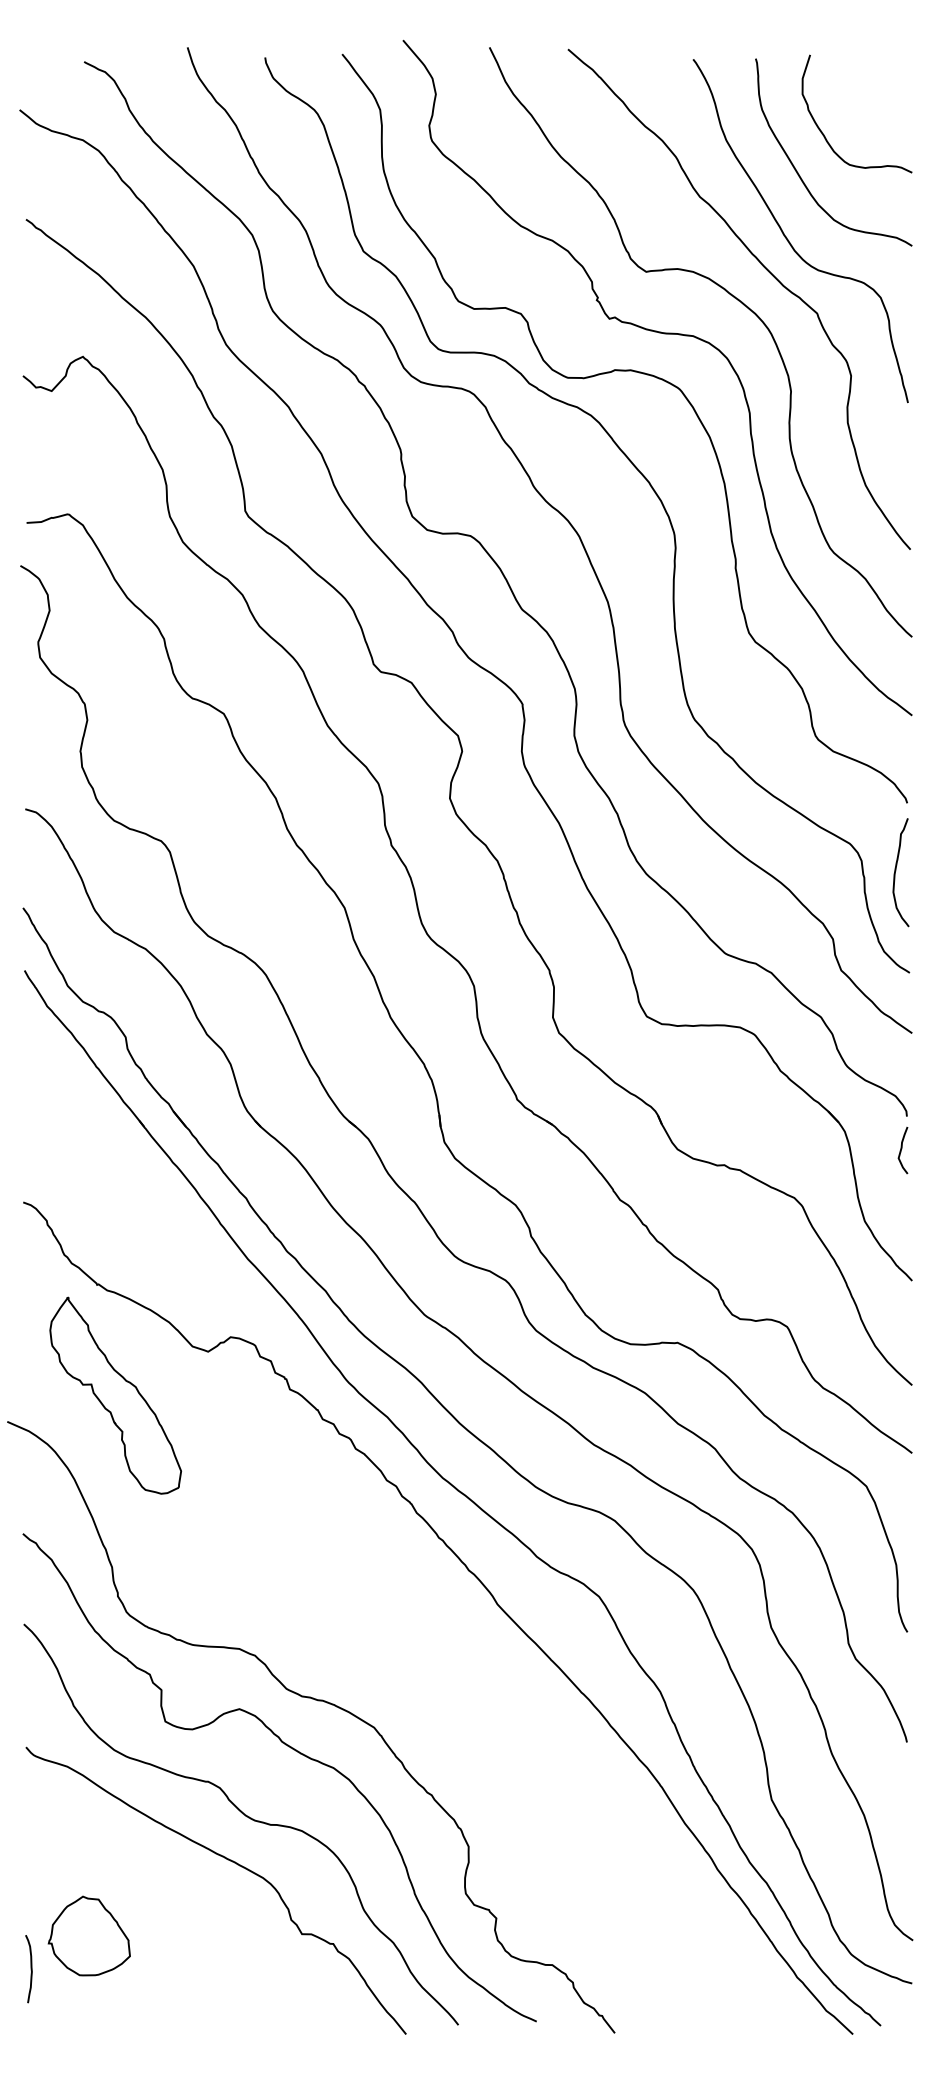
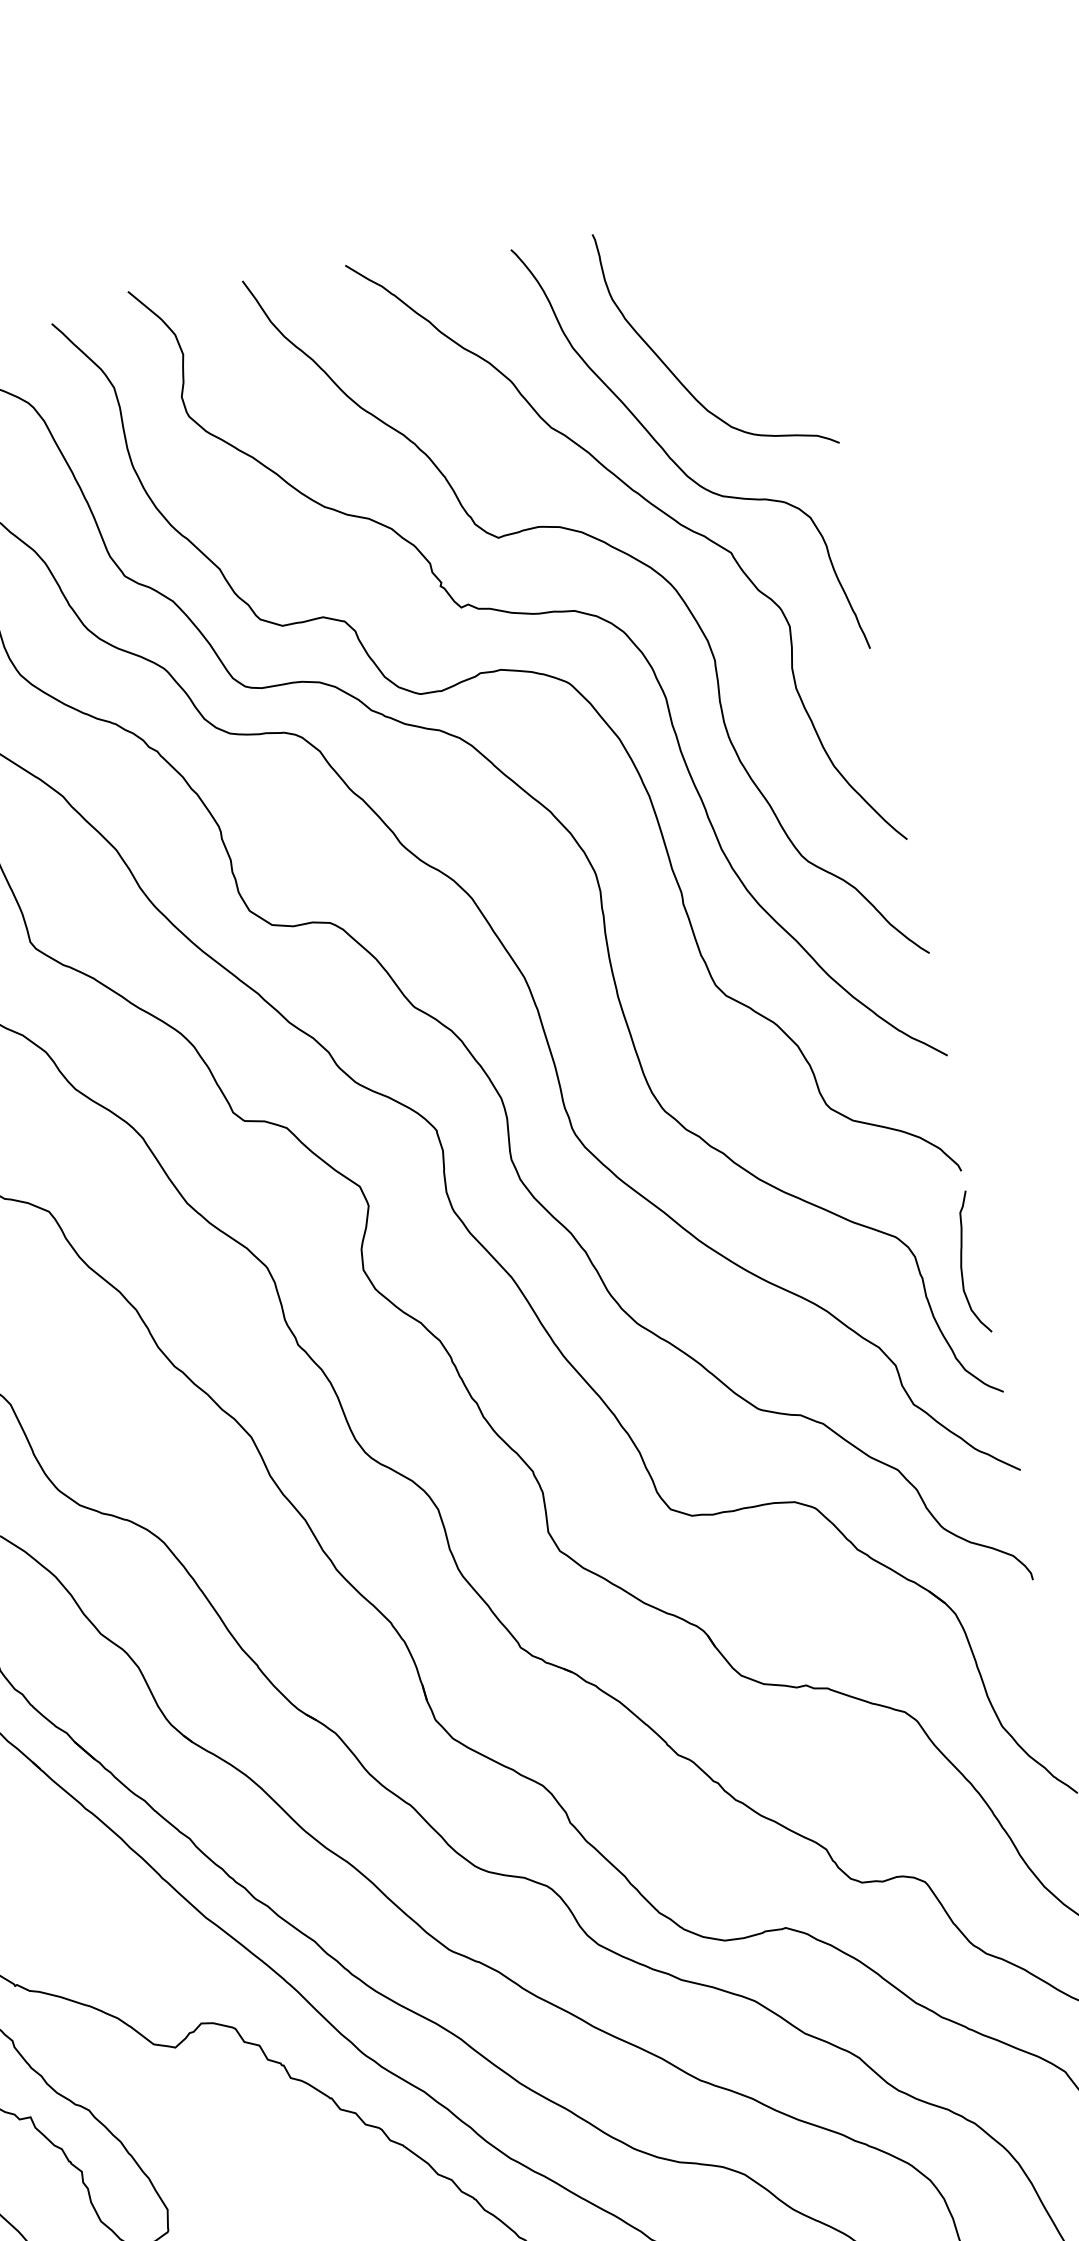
curve: (824, 134) -> (699, 317), removed
curve: (901, 1150) -> (1033, 1625), removed

